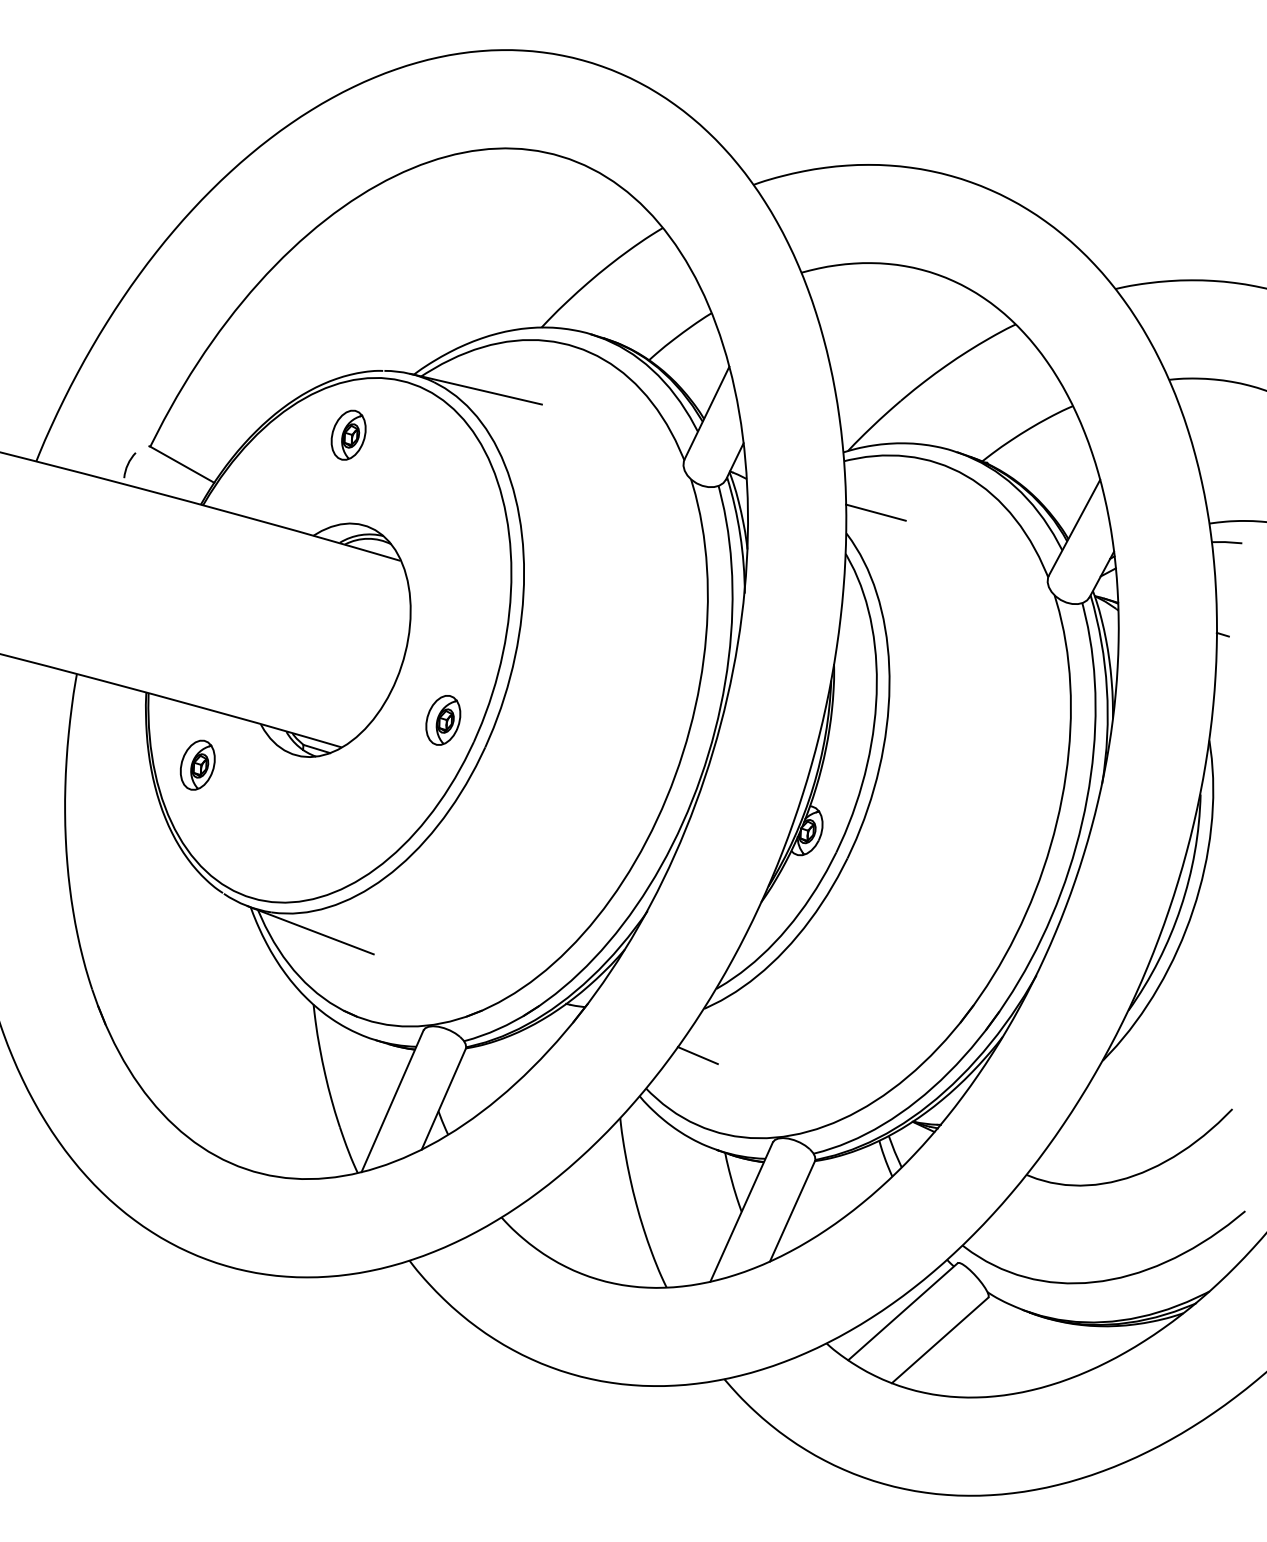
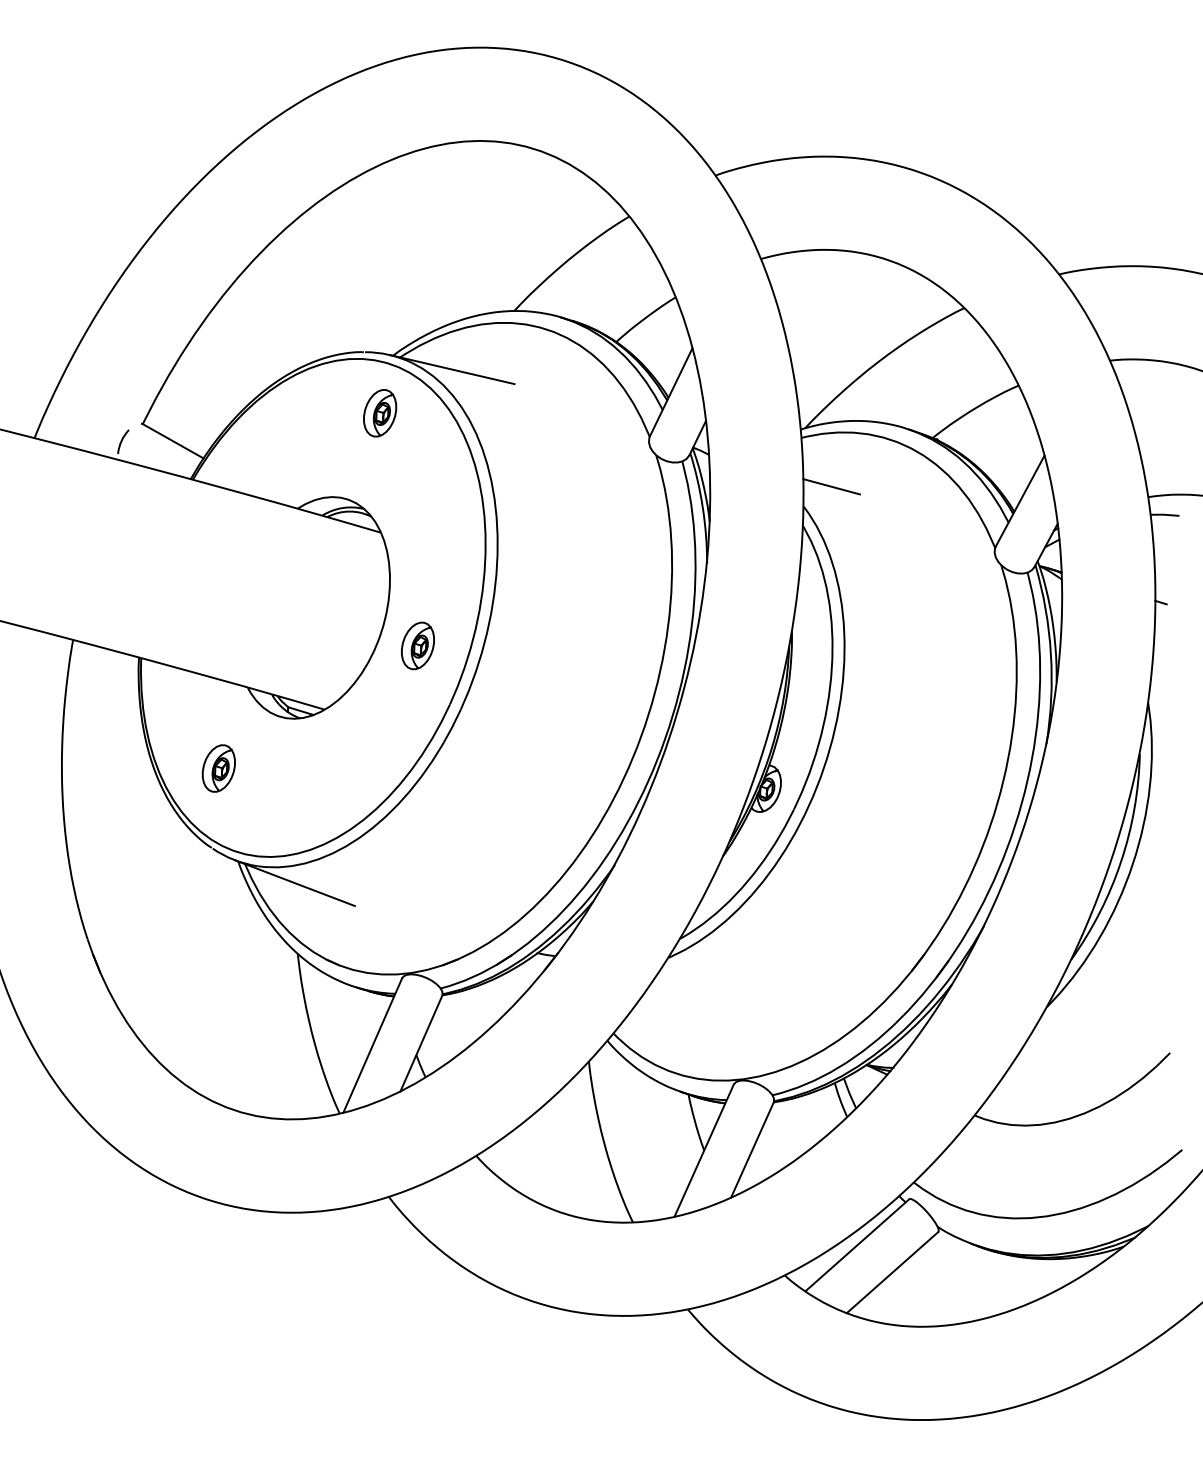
part: (349, 435) -> (380, 413), moved
part: (442, 719) -> (417, 645), moved
part: (197, 765) -> (218, 768), moved
line: (697, 1055) -> (662, 1002), removed

